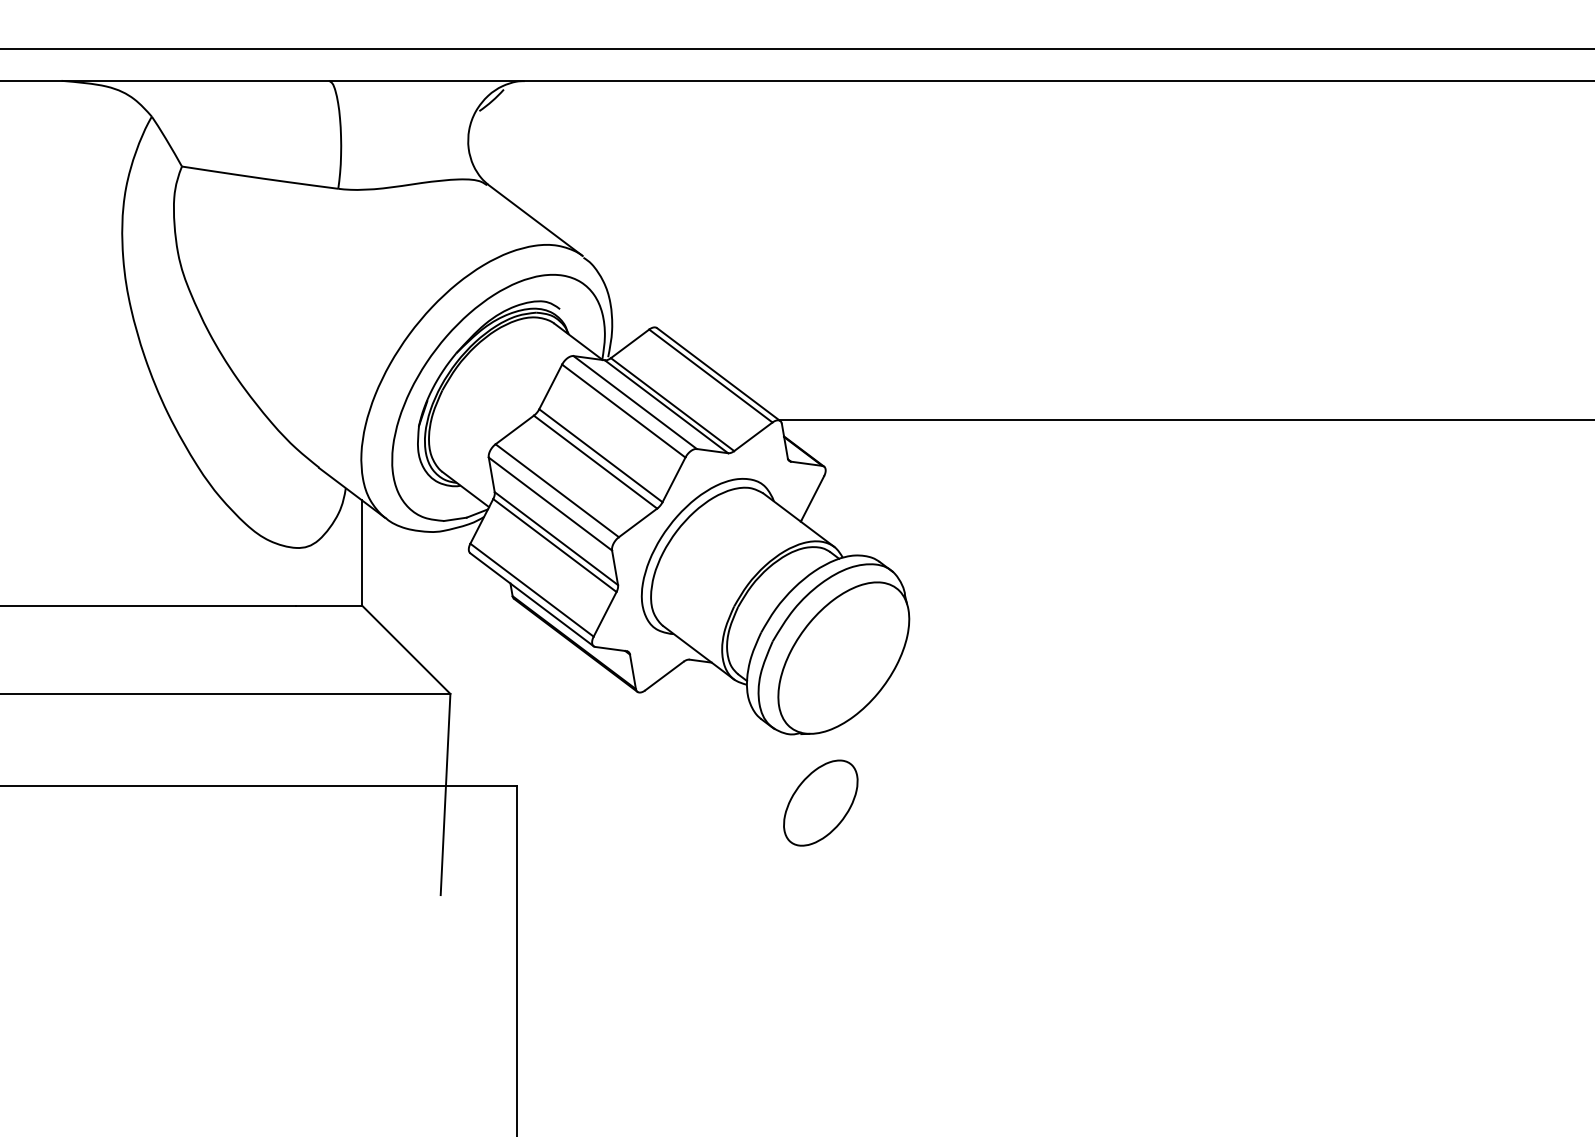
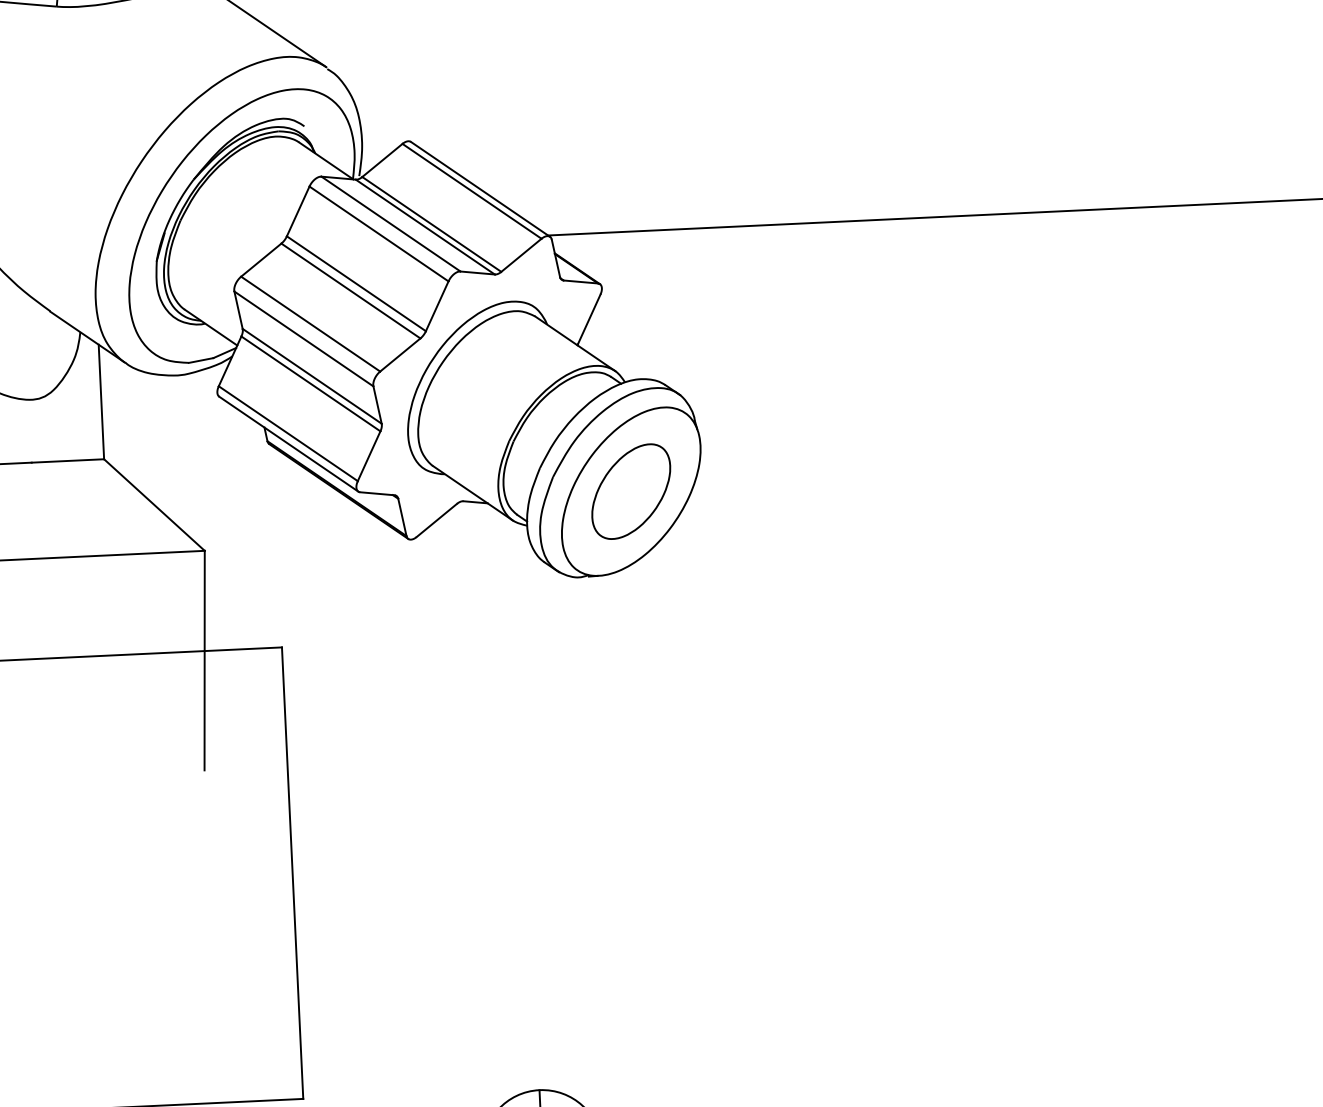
part: (820, 802) -> (630, 490), moved

